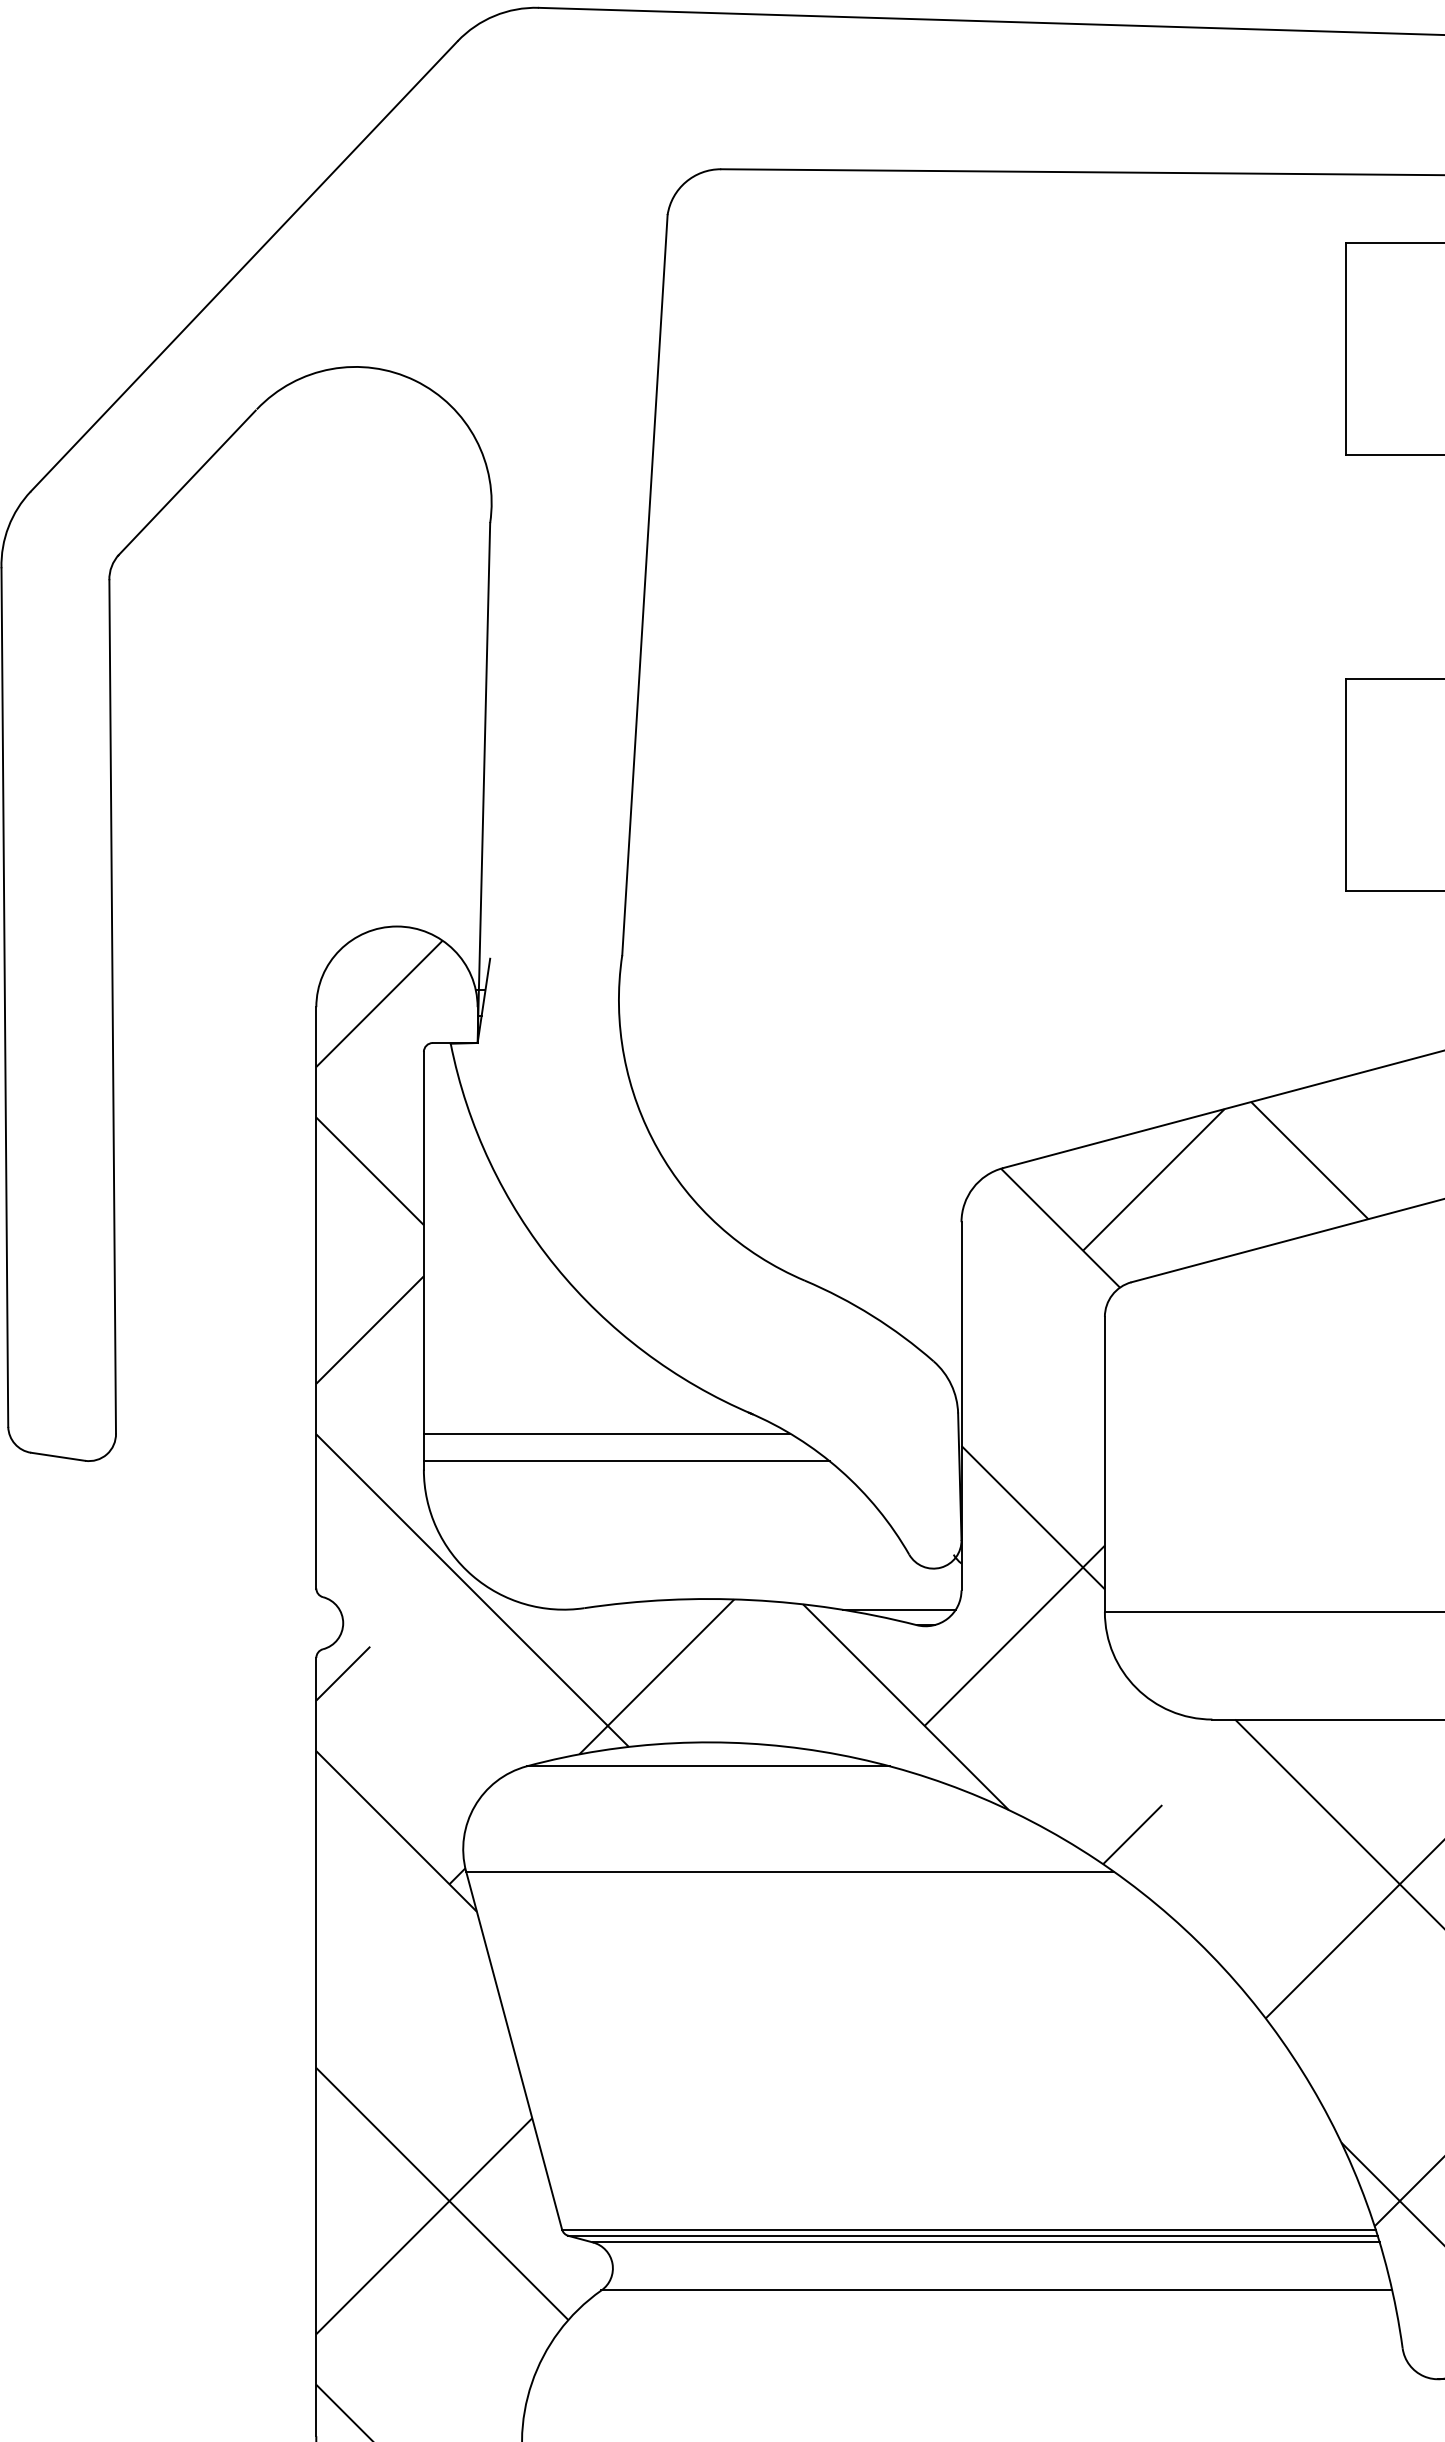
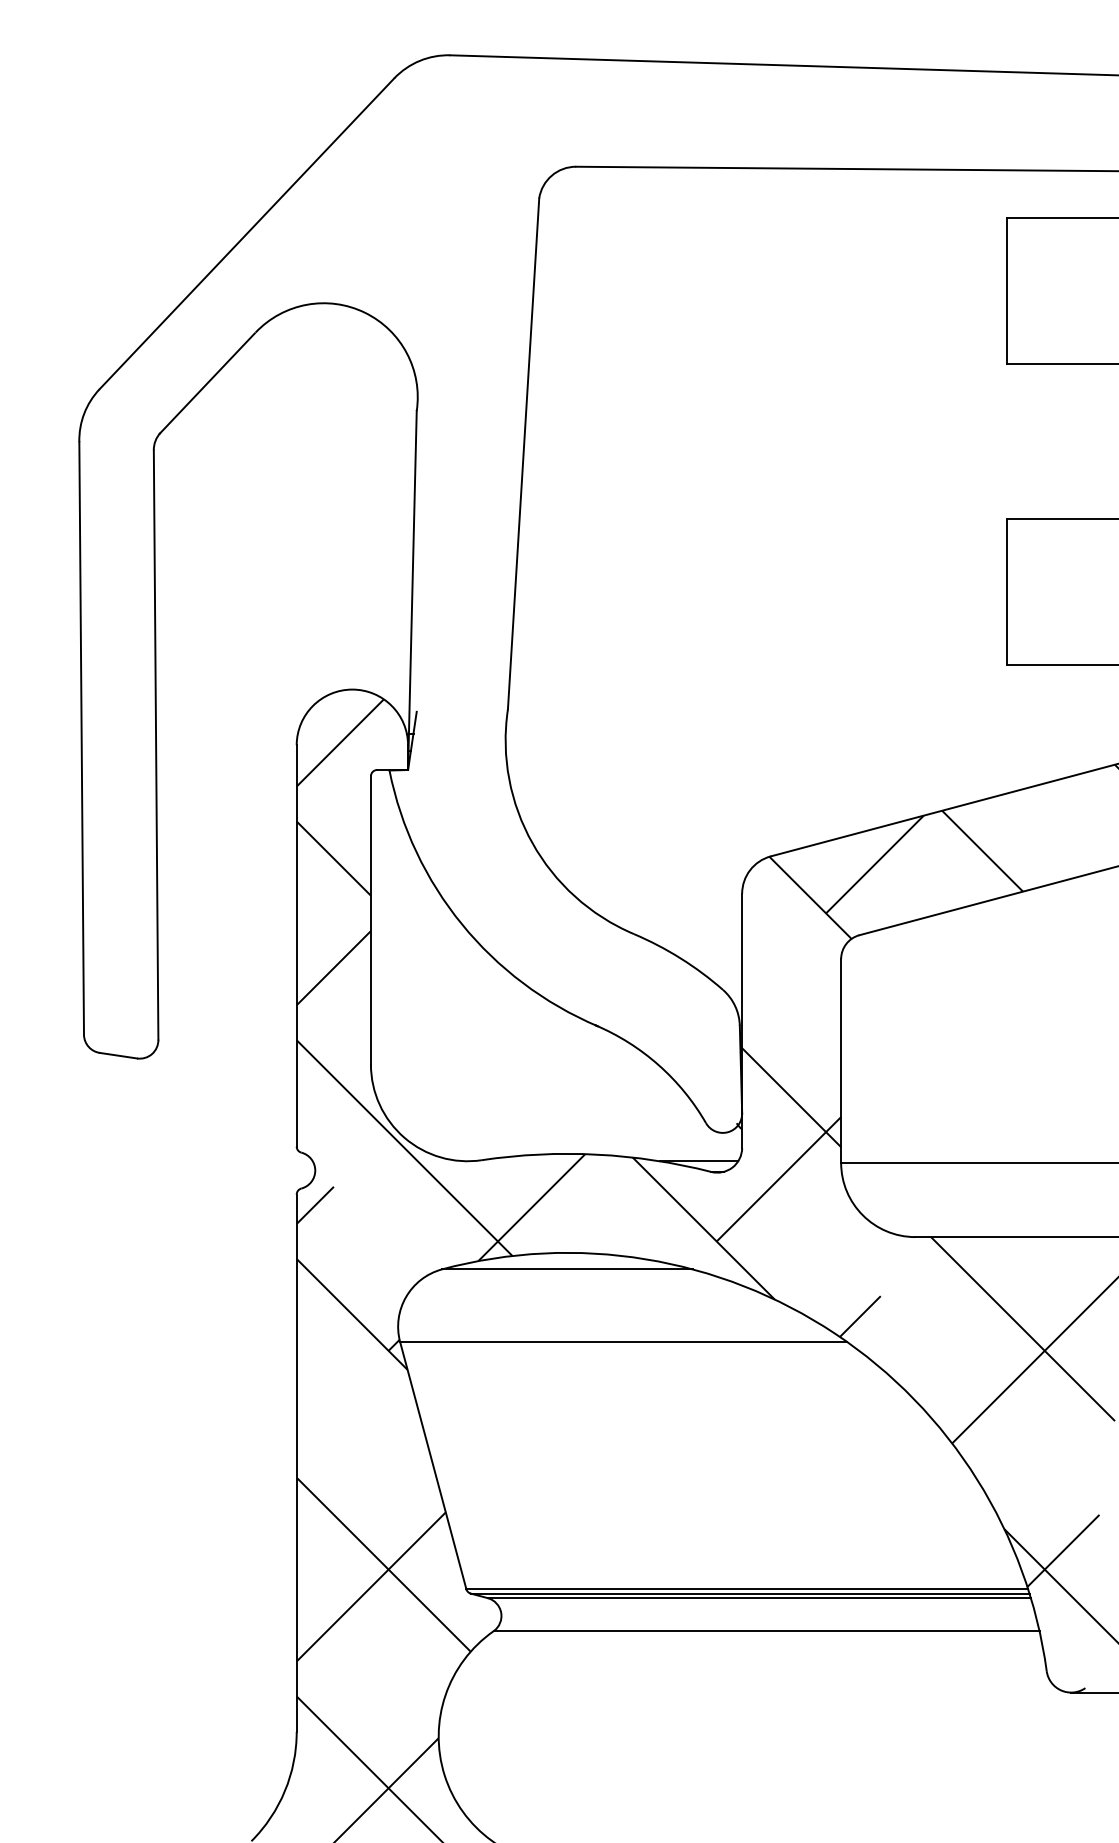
line: (605, 1433) -> (496, 1039), removed
line: (625, 1460) -> (510, 1058), removed

